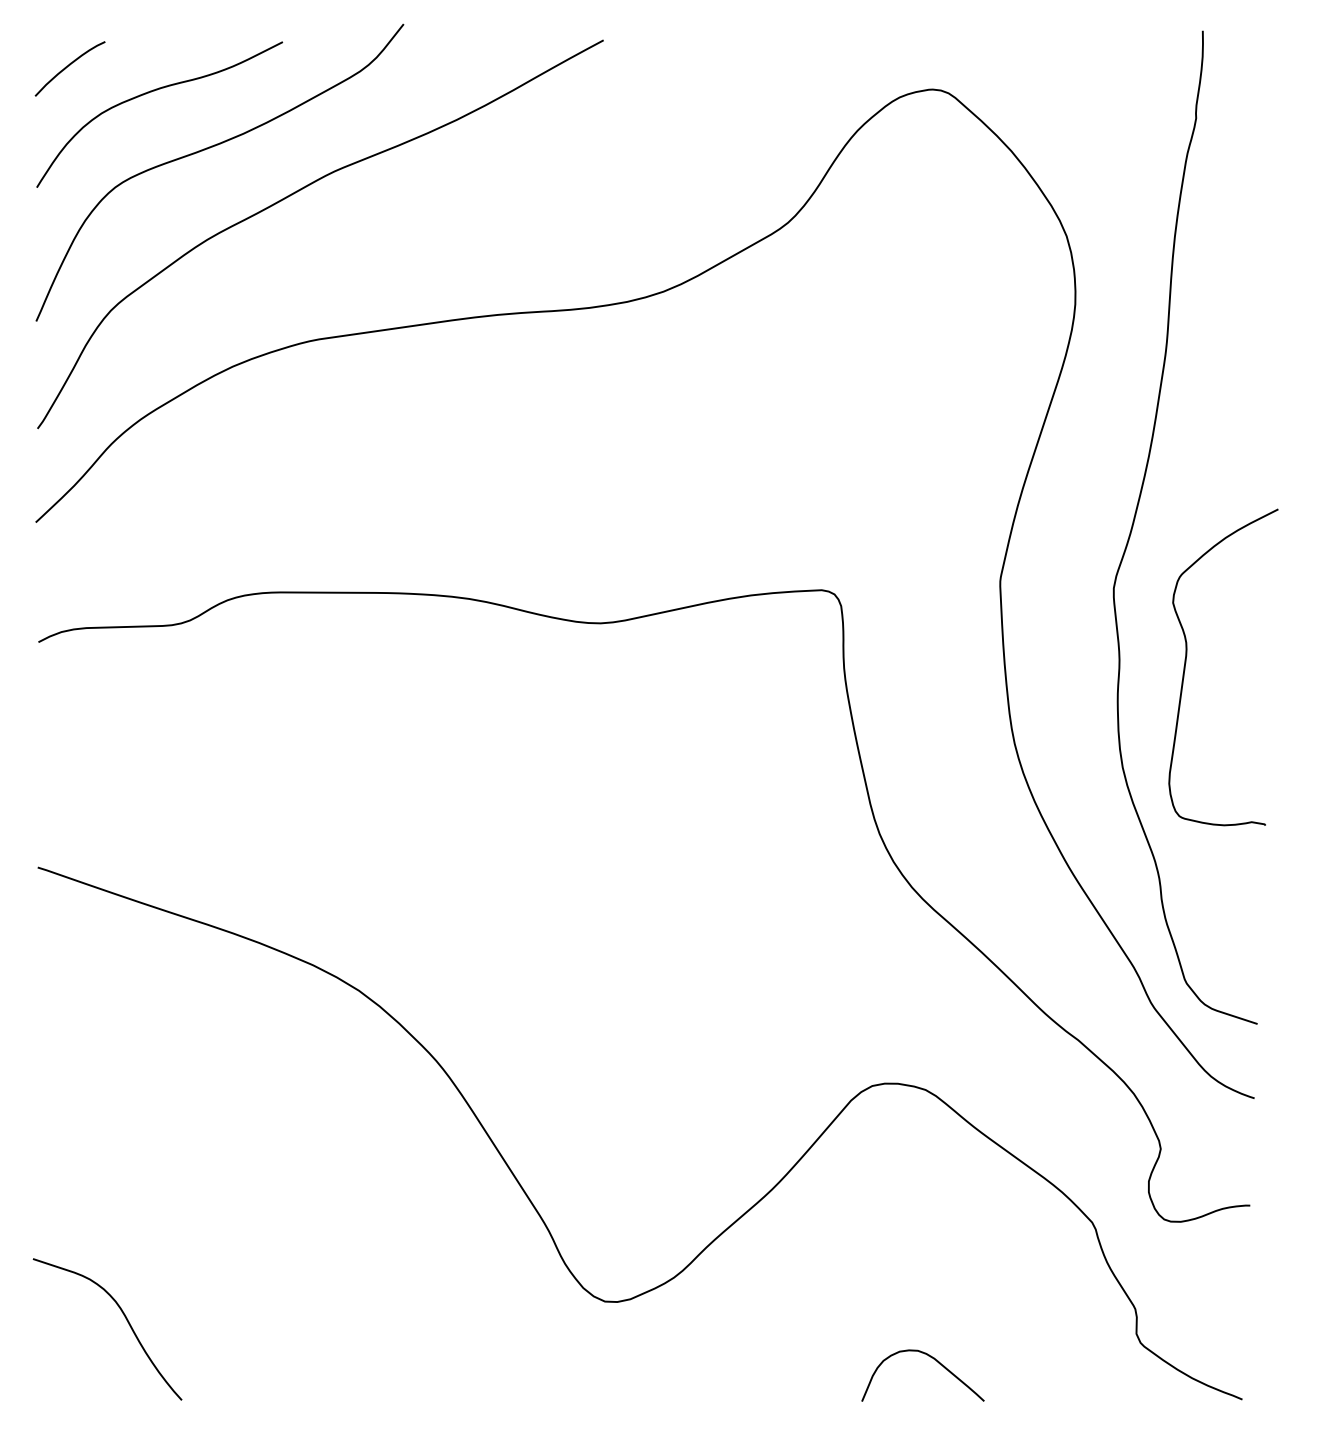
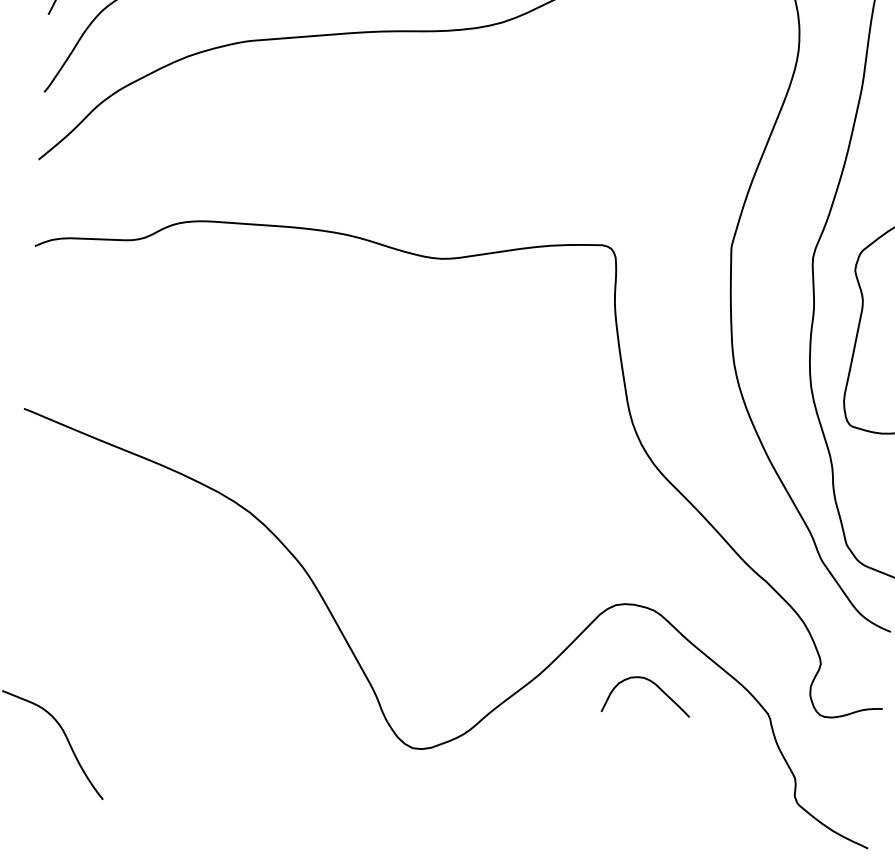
curve: (933, 1359) -> (654, 684), moved

